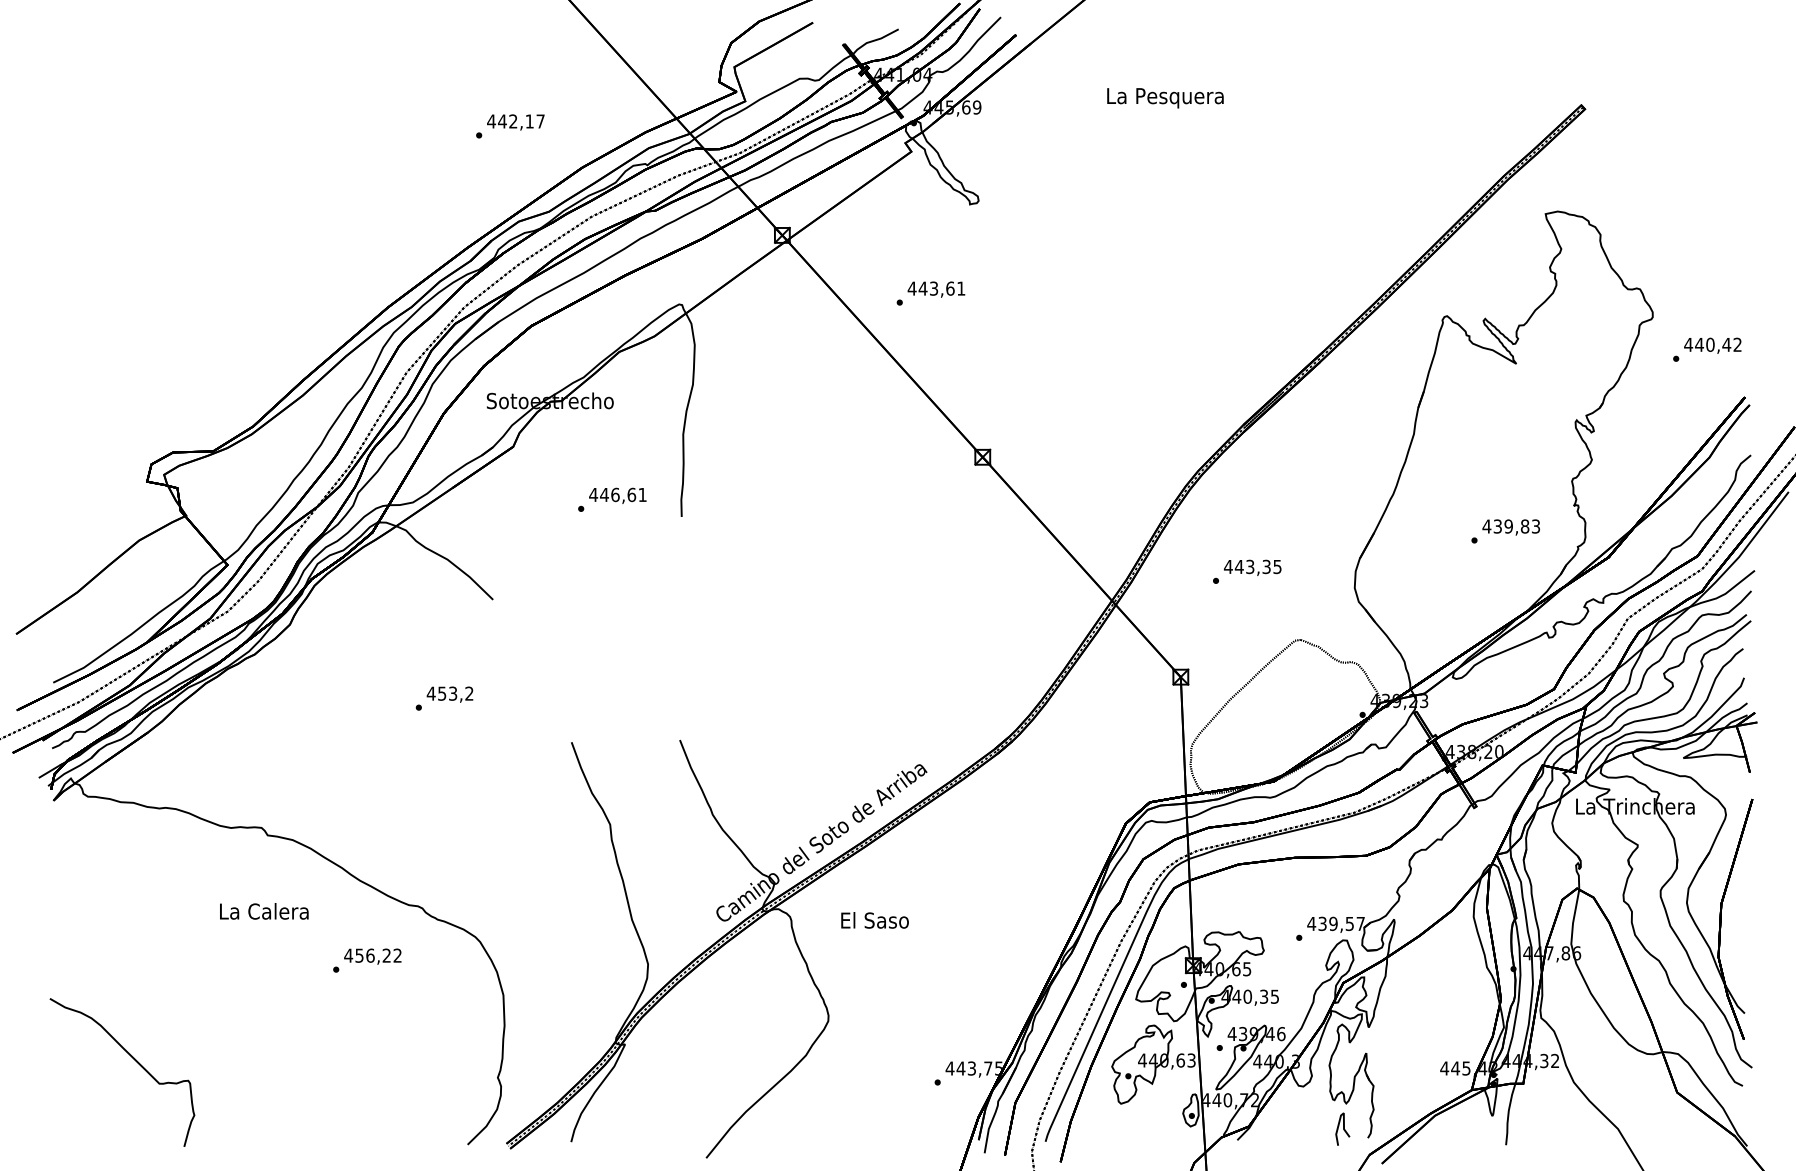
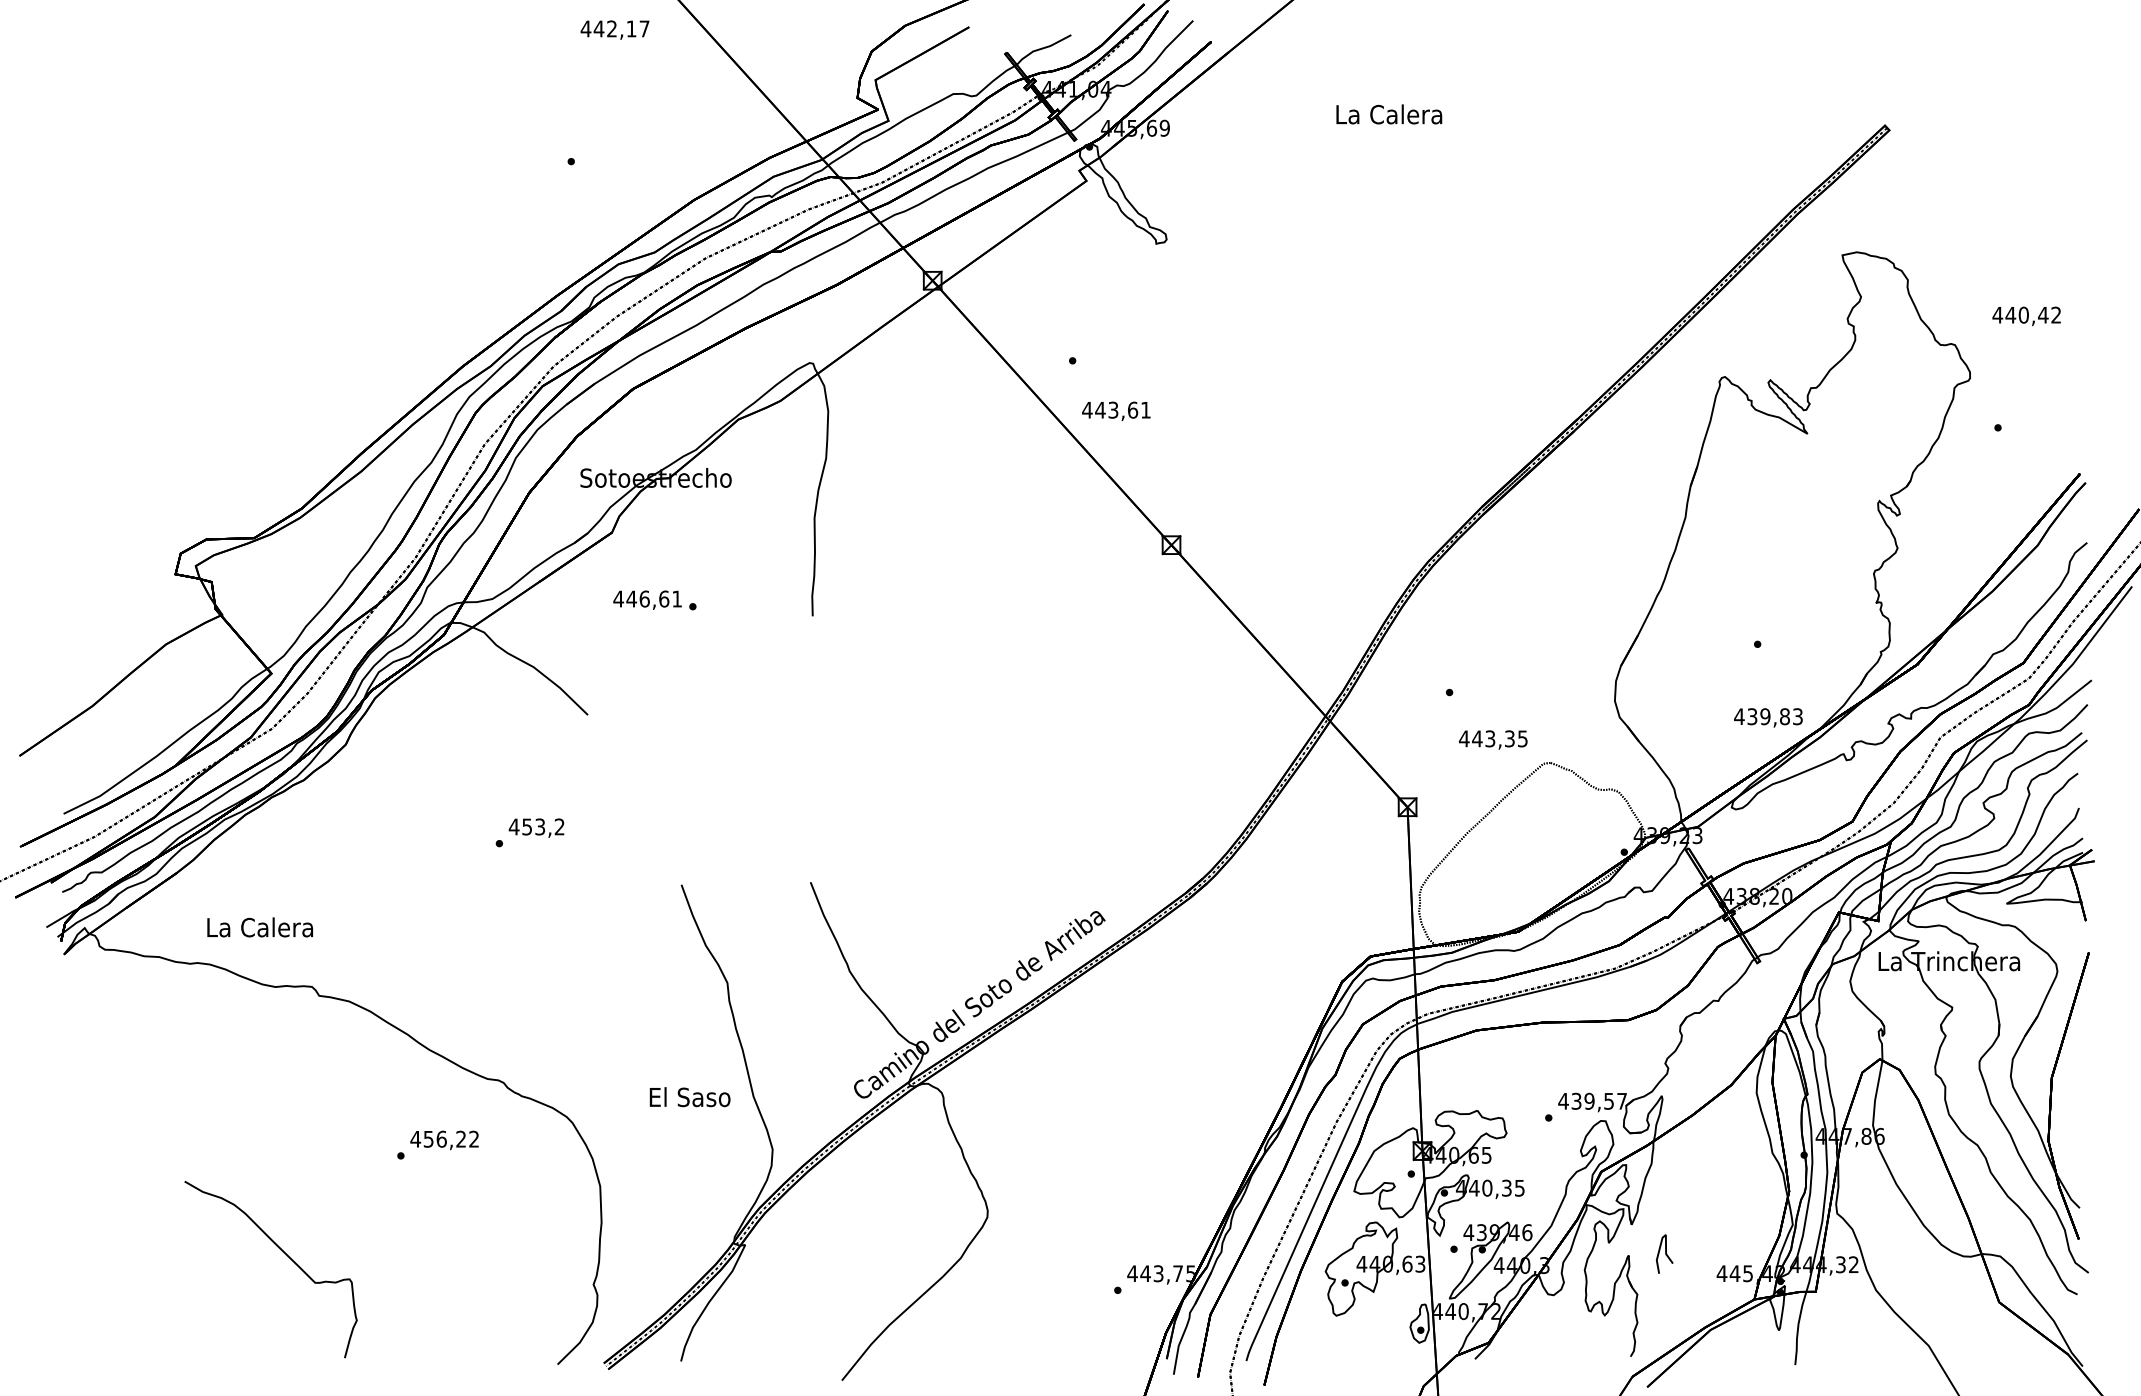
text: (1164, 97) -> (1388, 116), La Pesquera -> La Calera
text: (515, 121) -> (614, 29), moved
text: (936, 289) -> (1116, 411), moved
text: (1712, 345) -> (2026, 316), moved
text: (617, 495) -> (647, 599), moved
text: (1511, 527) -> (1768, 717), moved
text: (1252, 567) -> (1493, 739), moved
text: (263, 911) -> (259, 927), moved
text: (874, 920) -> (689, 1097), moved
curve: (131, 1058) -> (282, 1252), moved
curve: (1343, 1128) -> (1665, 1253), moved

